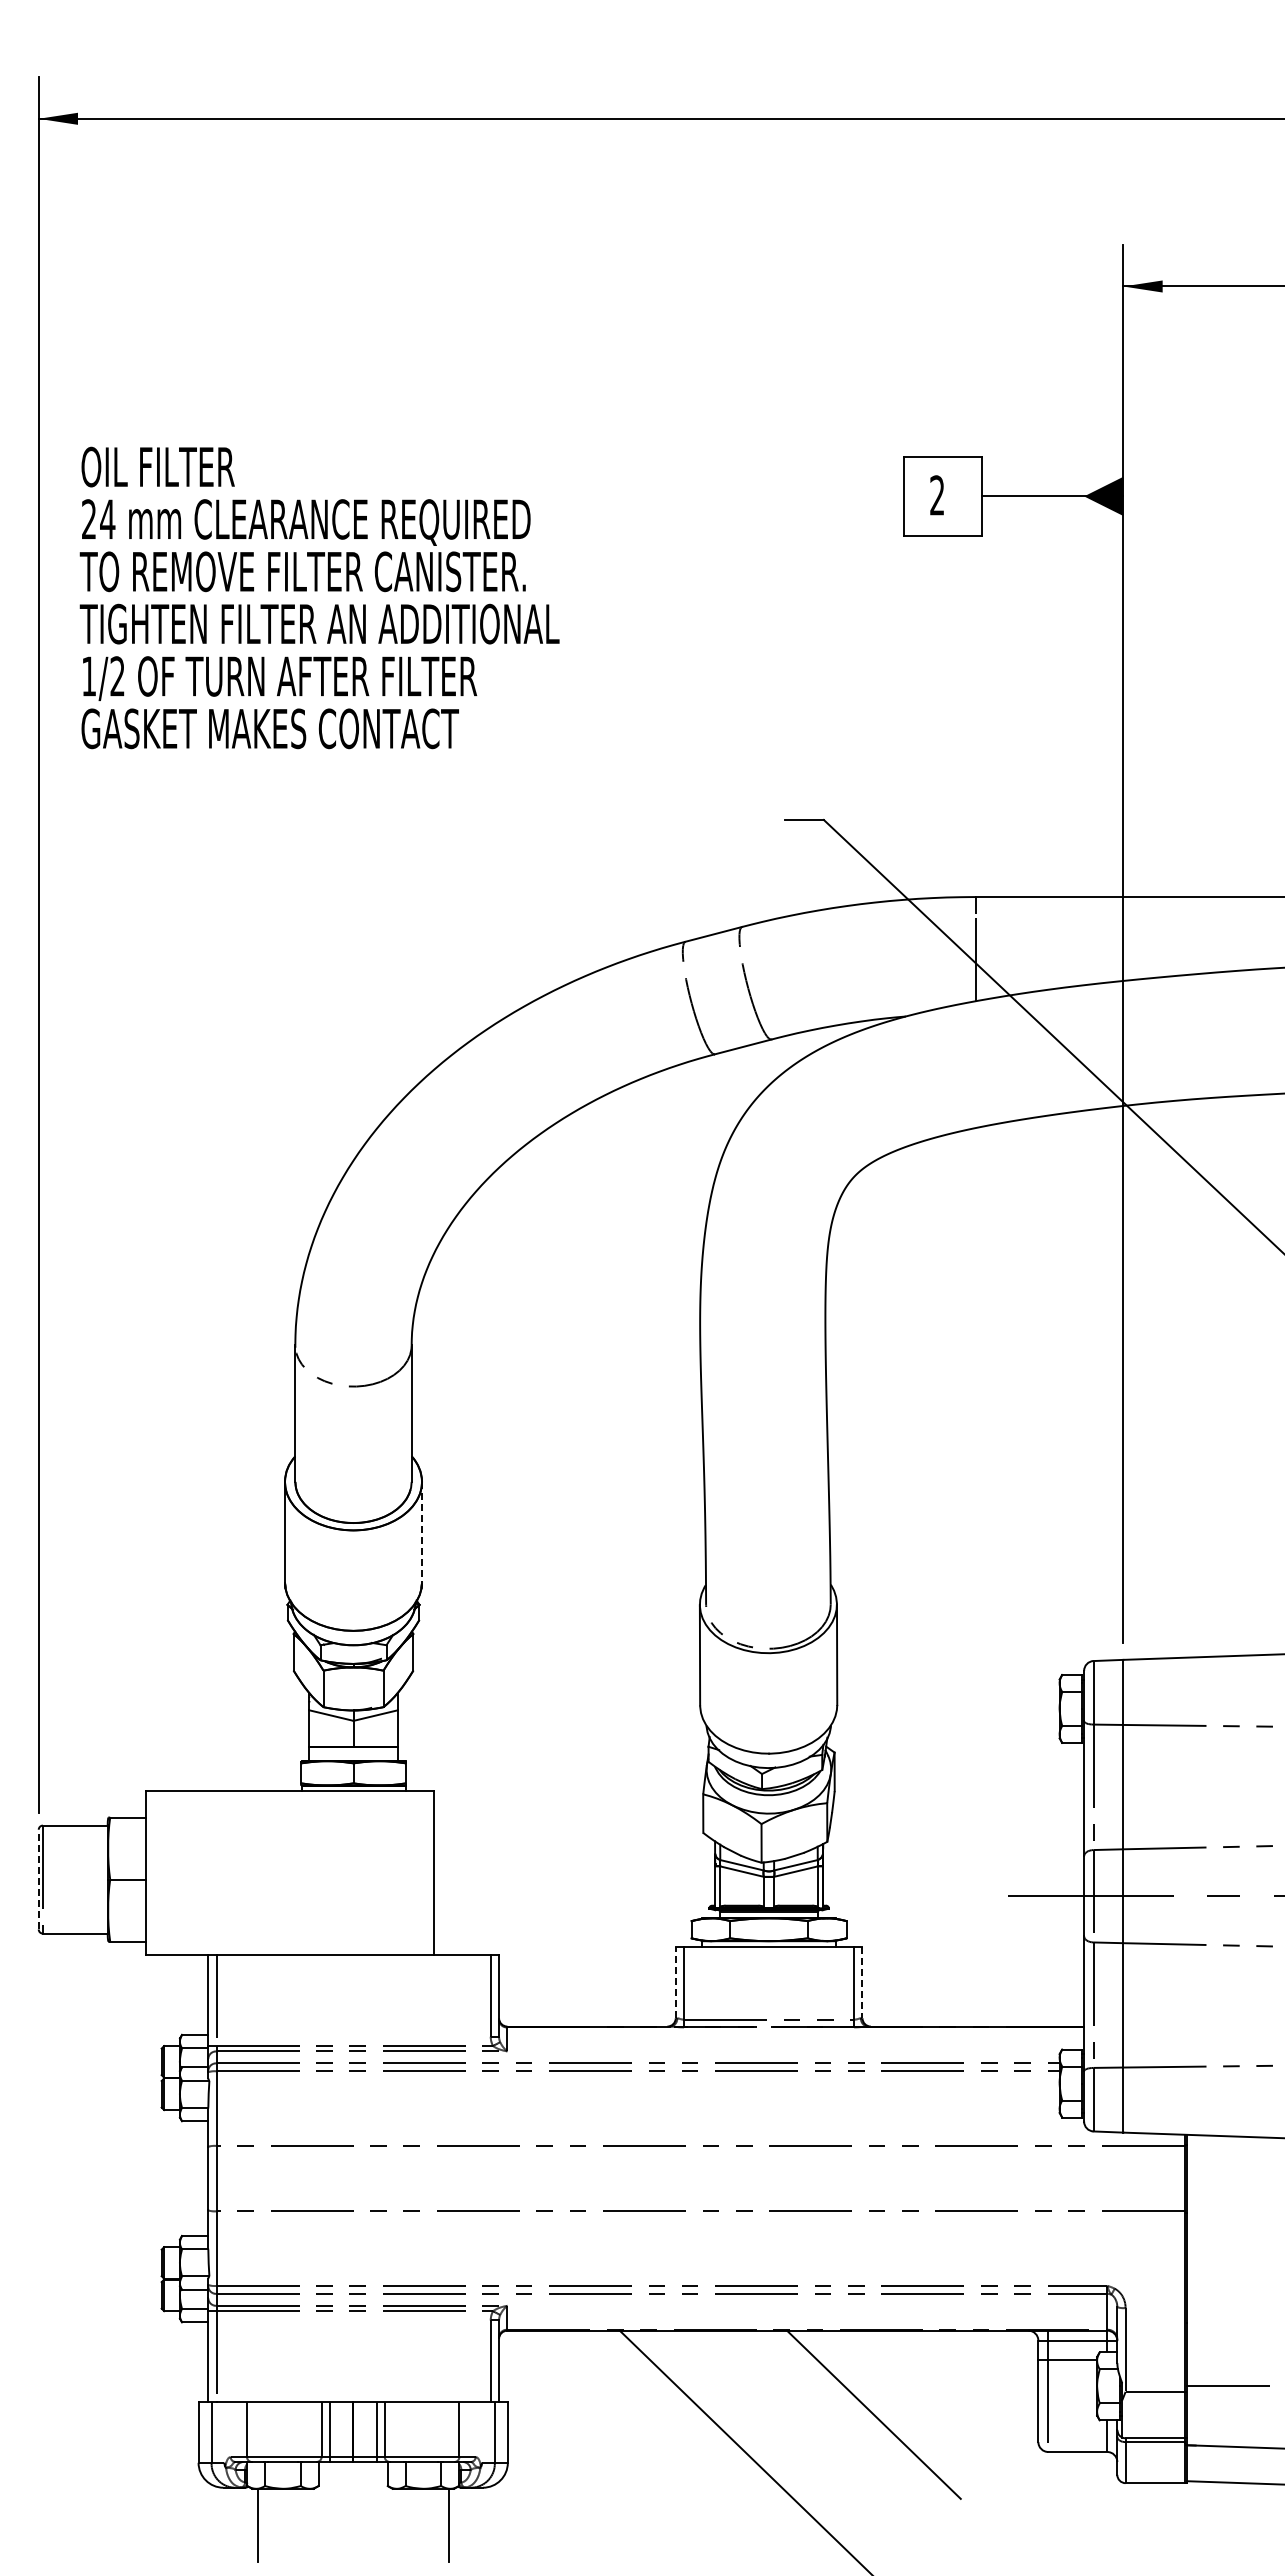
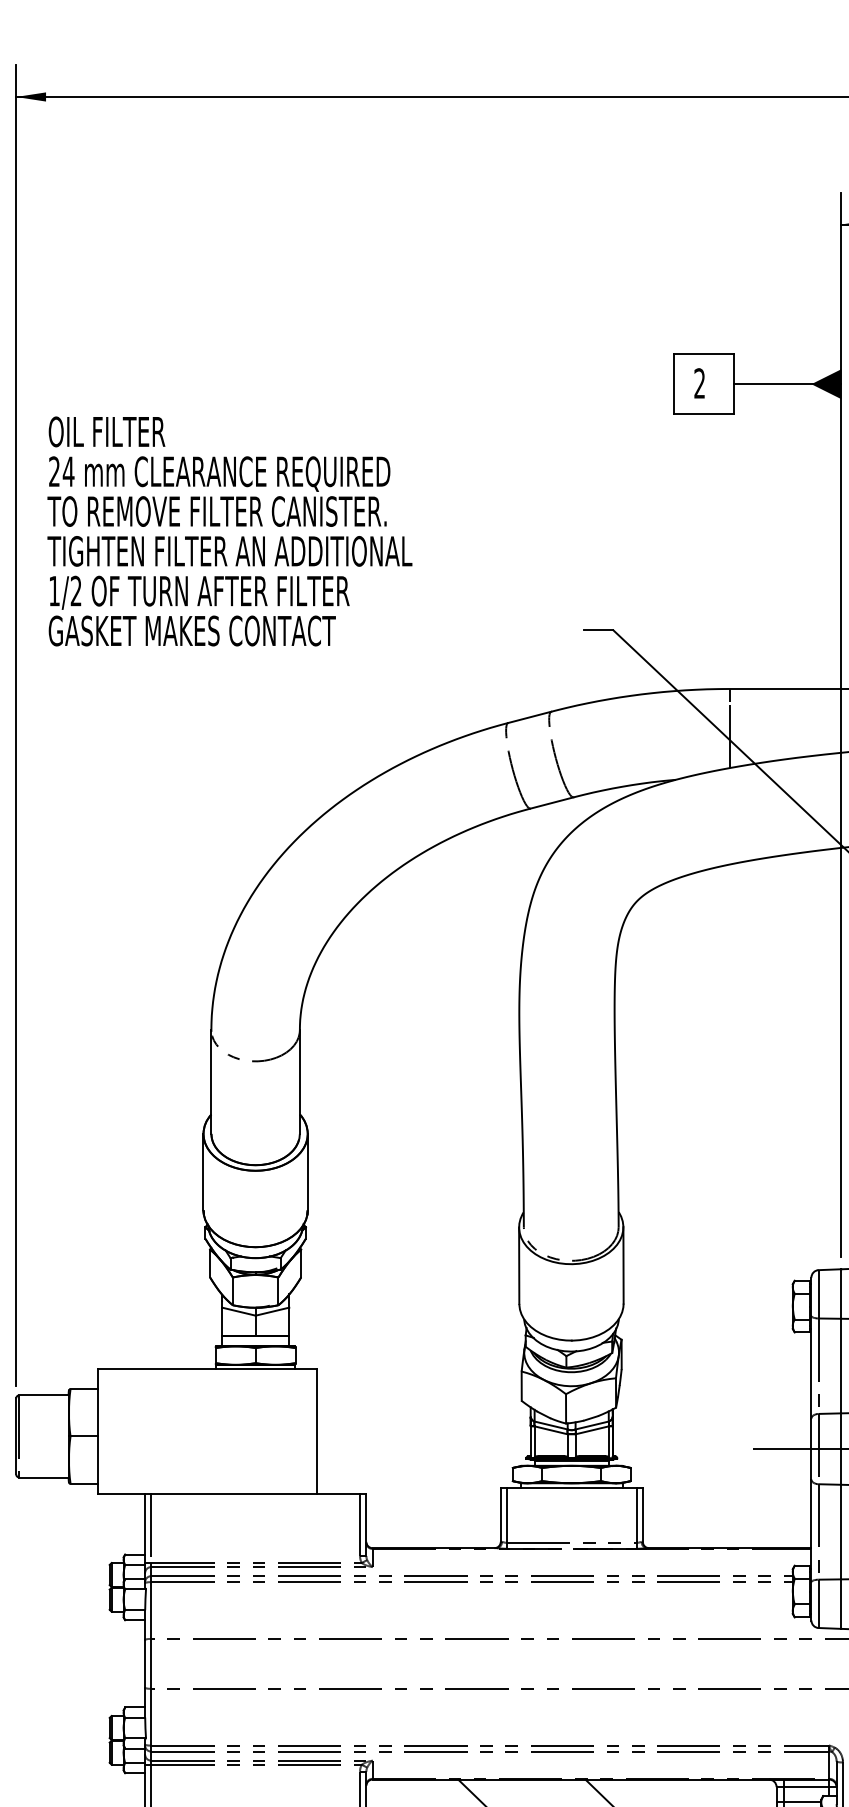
text: (319, 597) -> (229, 531), moved
line: (422, 1532) -> (308, 1172), dashed -> solid
line: (38, 1879) -> (16, 1436), dashed -> solid
line: (675, 1982) -> (500, 1514), dashed -> solid
line: (862, 1982) -> (642, 1514), dashed -> solid

